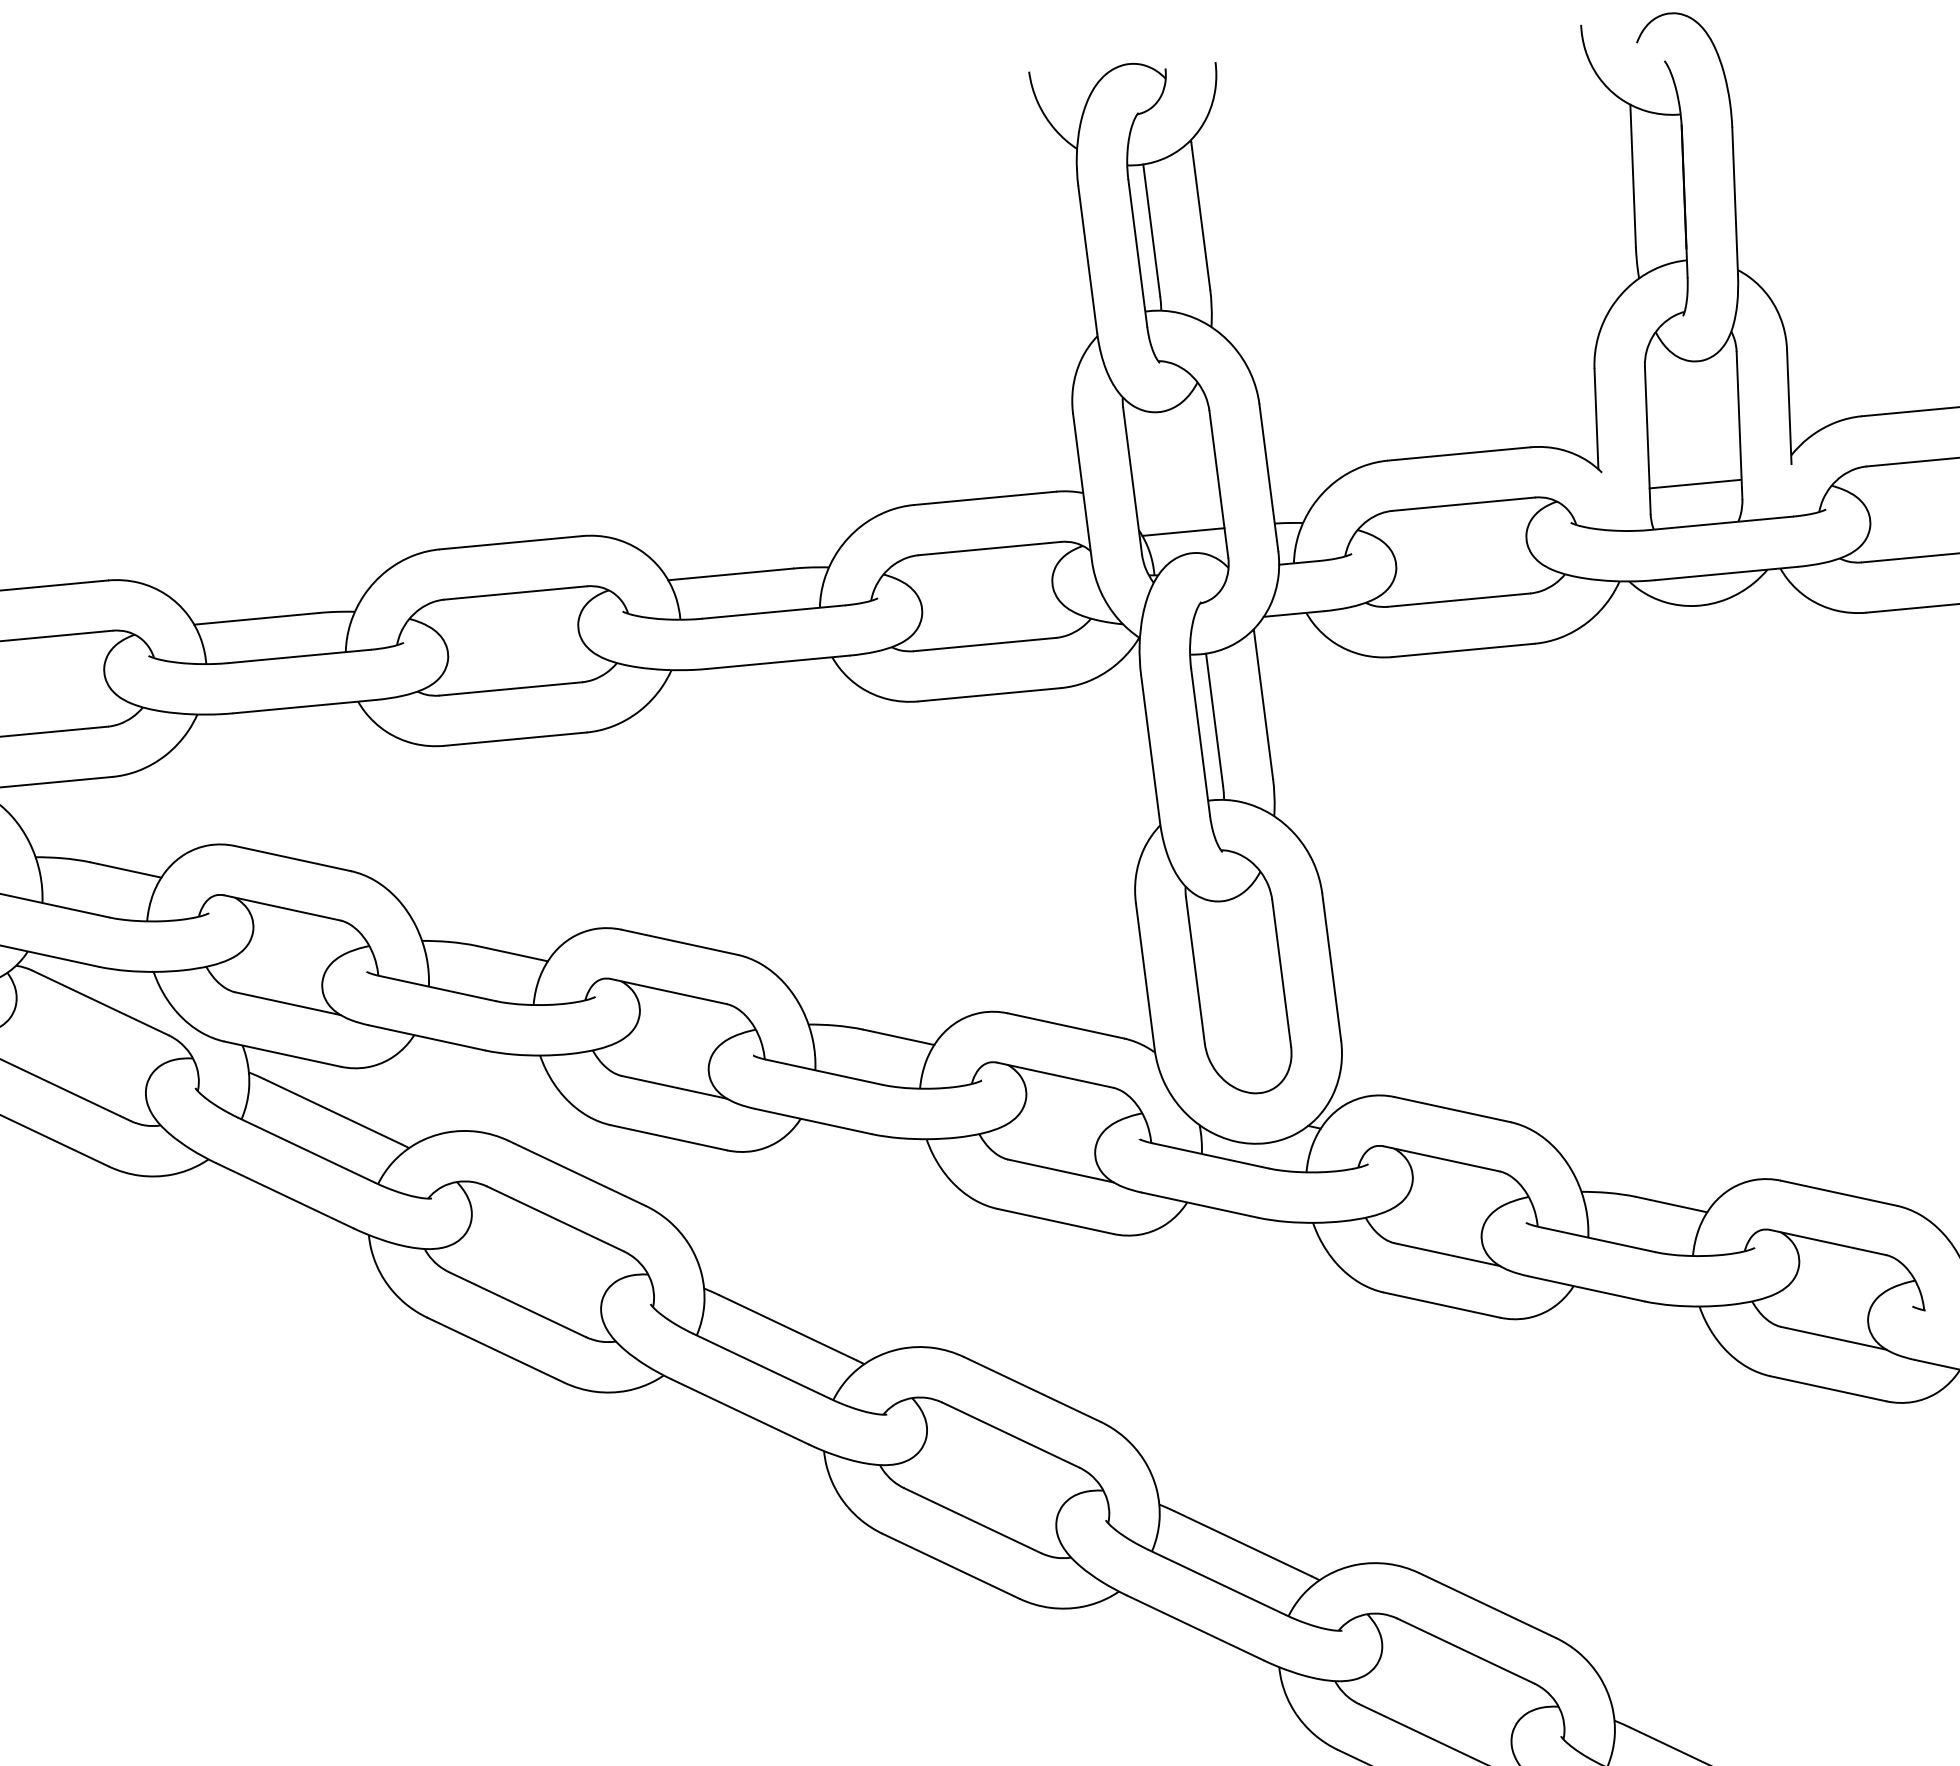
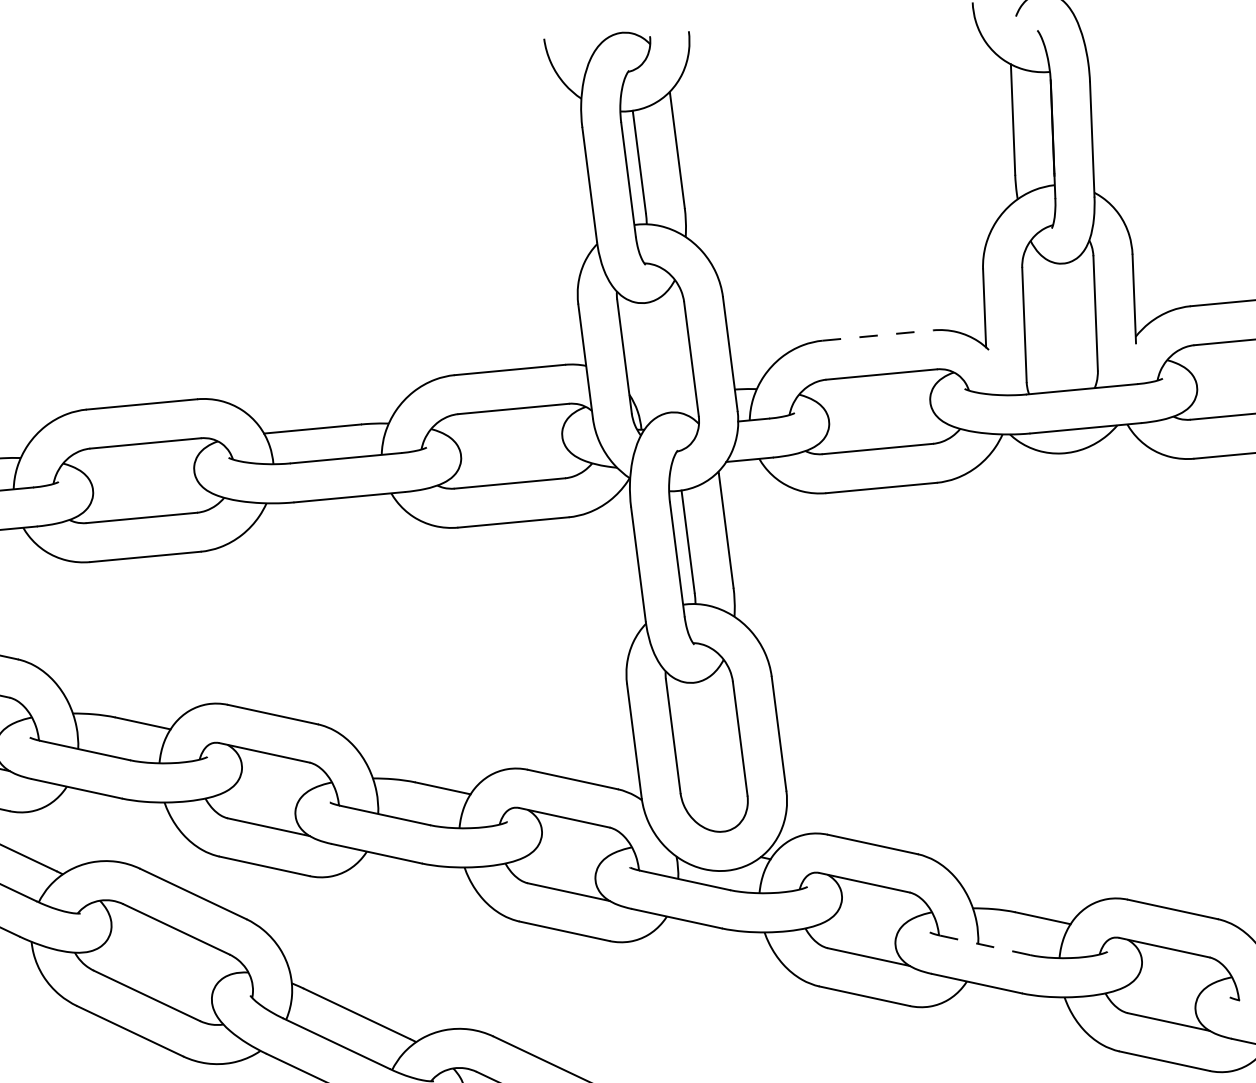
line: (1459, 453) -> (878, 335), solid -> dashed
line: (1695, 483) -> (1061, 358), removed
line: (1183, 531) -> (664, 395), removed
line: (1597, 1239) -> (985, 945), solid -> dashed

